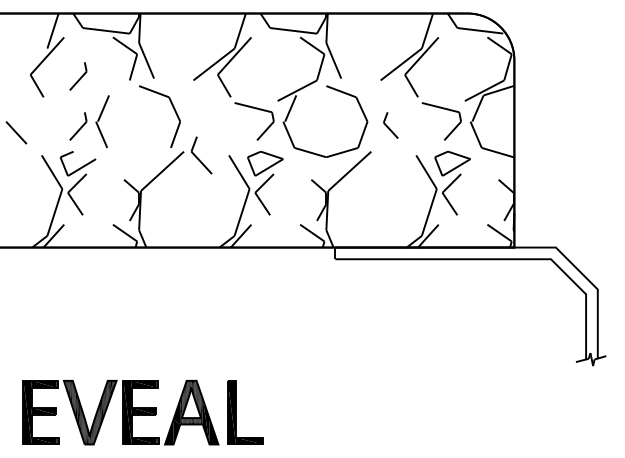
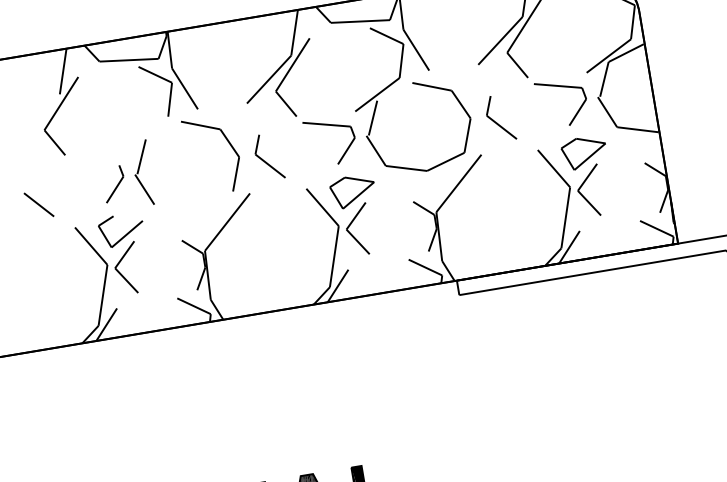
part: (78, 76) -> (104, 122), removed
part: (390, 125) -> (499, 118), size x1.43
part: (201, 155) -> (268, 157), moved

